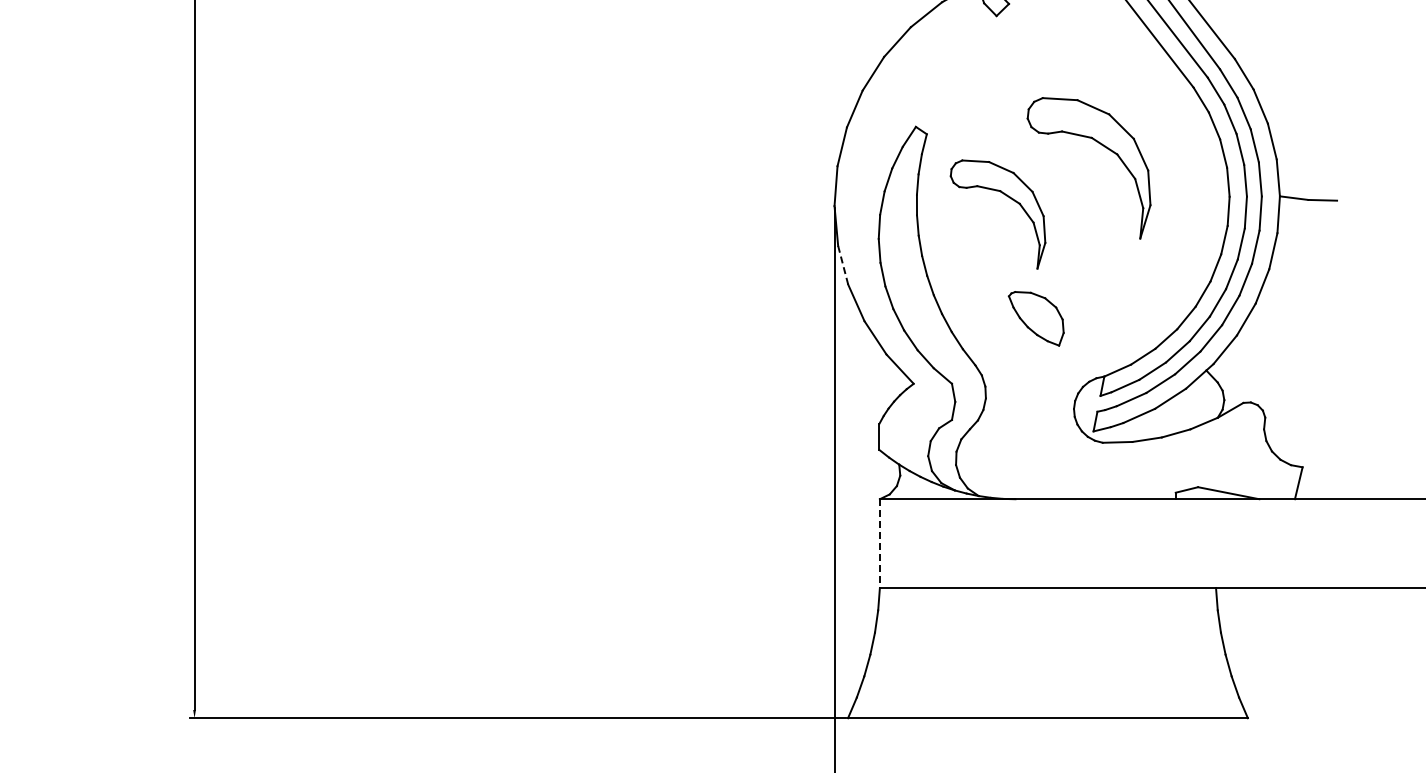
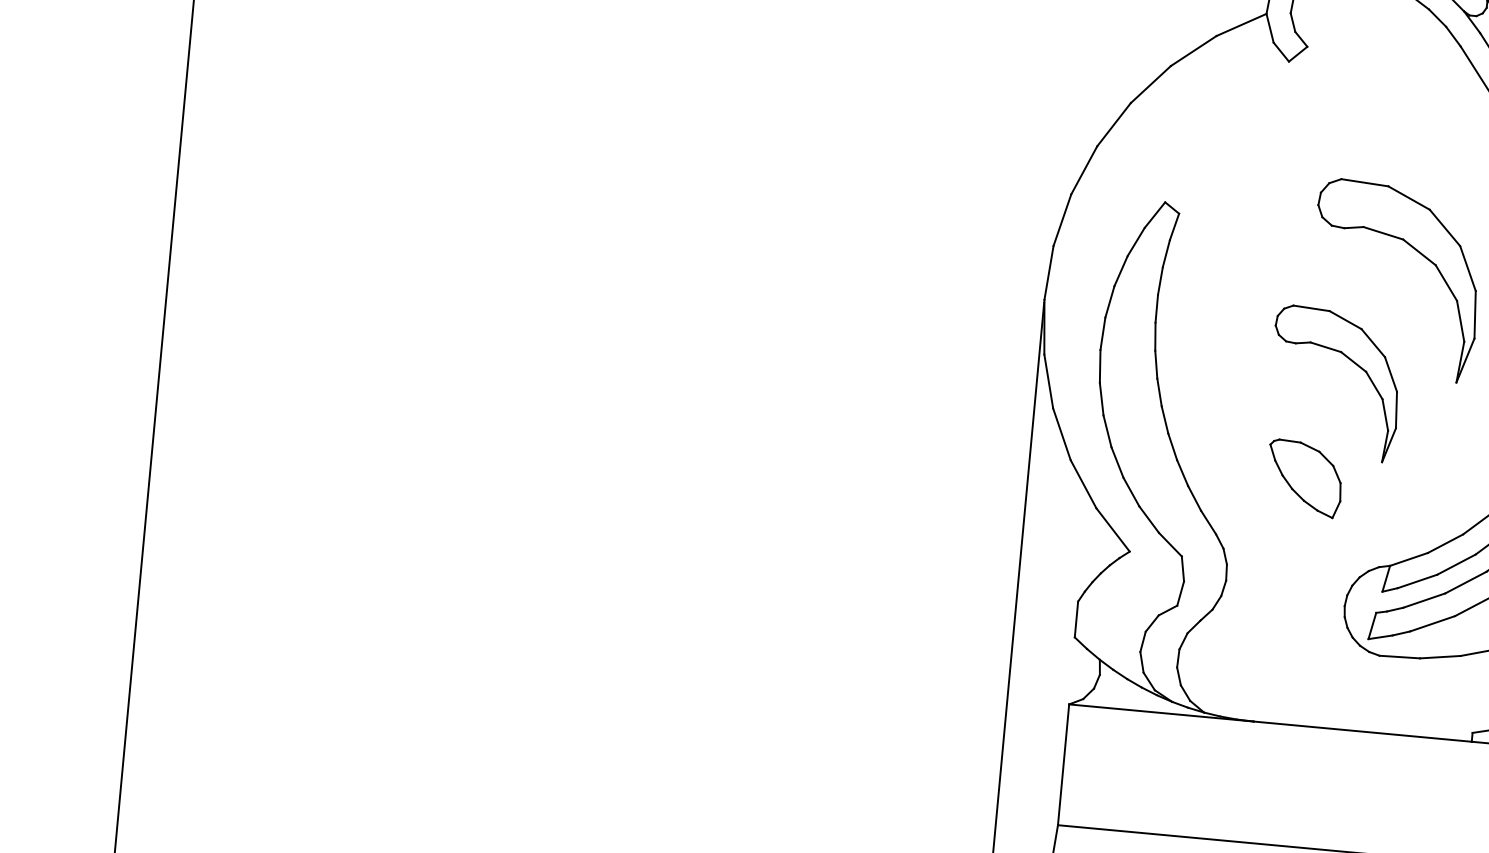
part: (1009, 198) -> (1352, 363), moved
line: (843, 265) -> (1049, 381), dashed -> solid
line: (879, 544) -> (1062, 765), dashed -> solid

